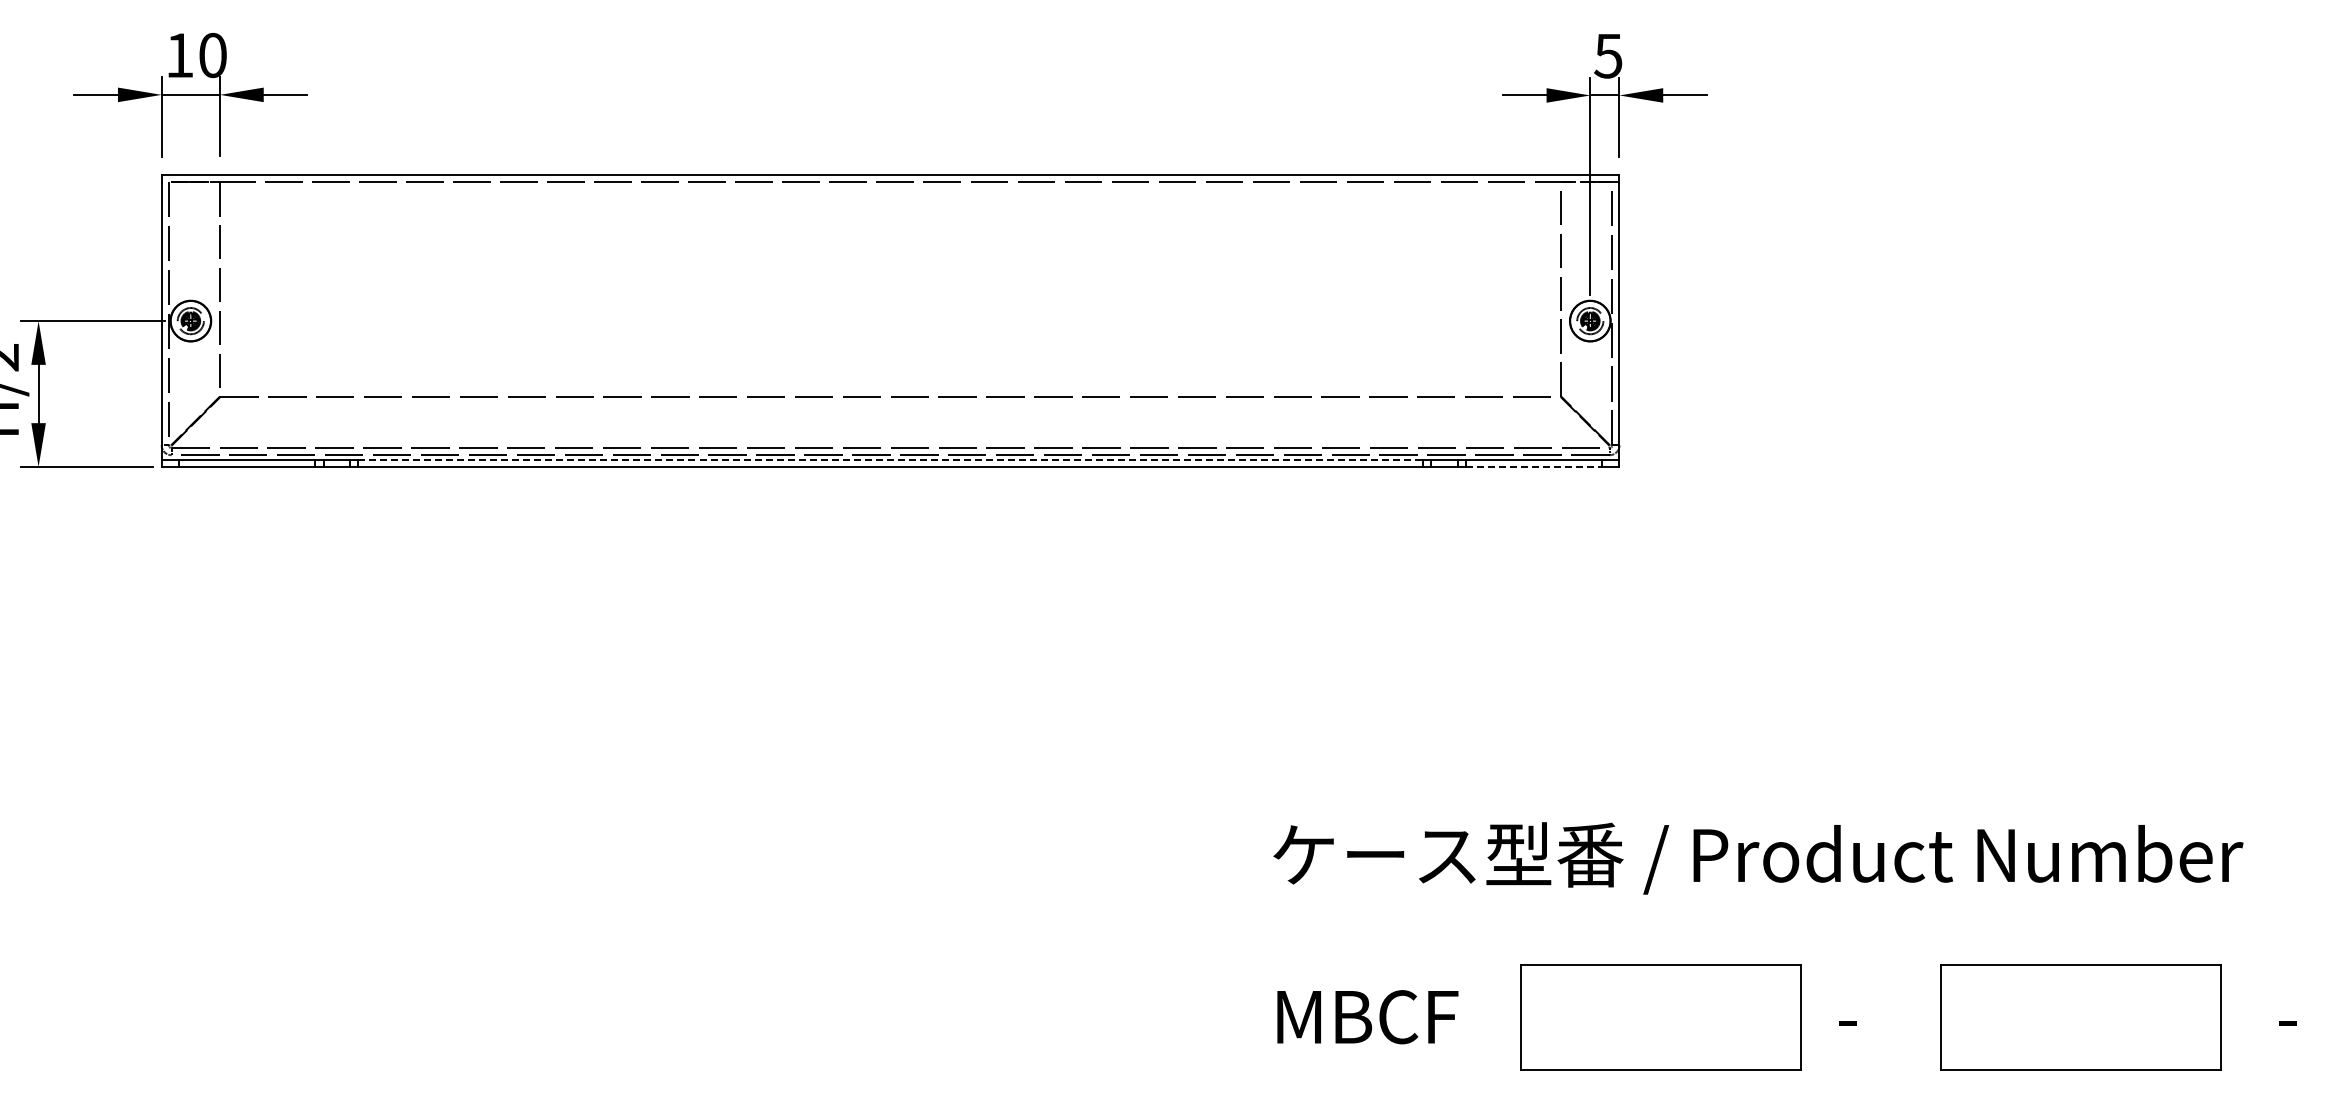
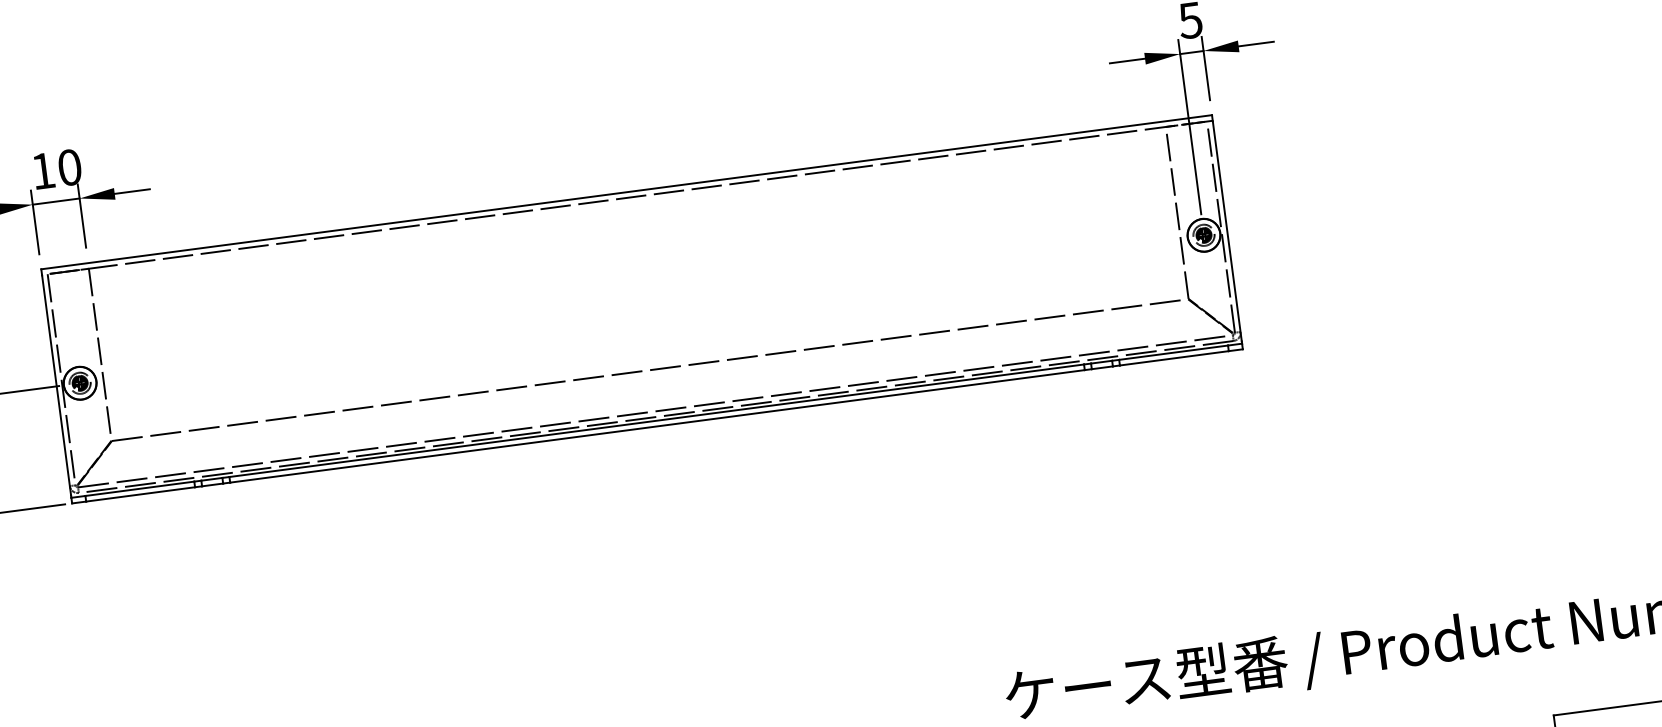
line: (891, 459) -> (657, 420), dashed -> solid
line: (1534, 466) -> (1174, 357), dashed -> solid

